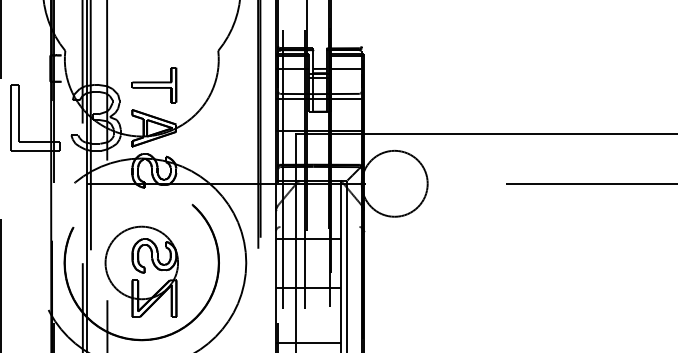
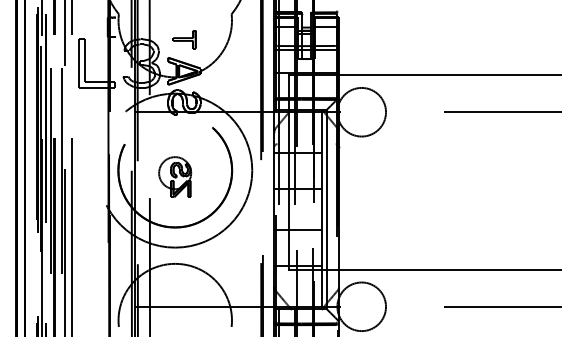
part: (154, 85) -> (184, 39), size x0.7
part: (140, 270) -> (174, 176), size x0.6

